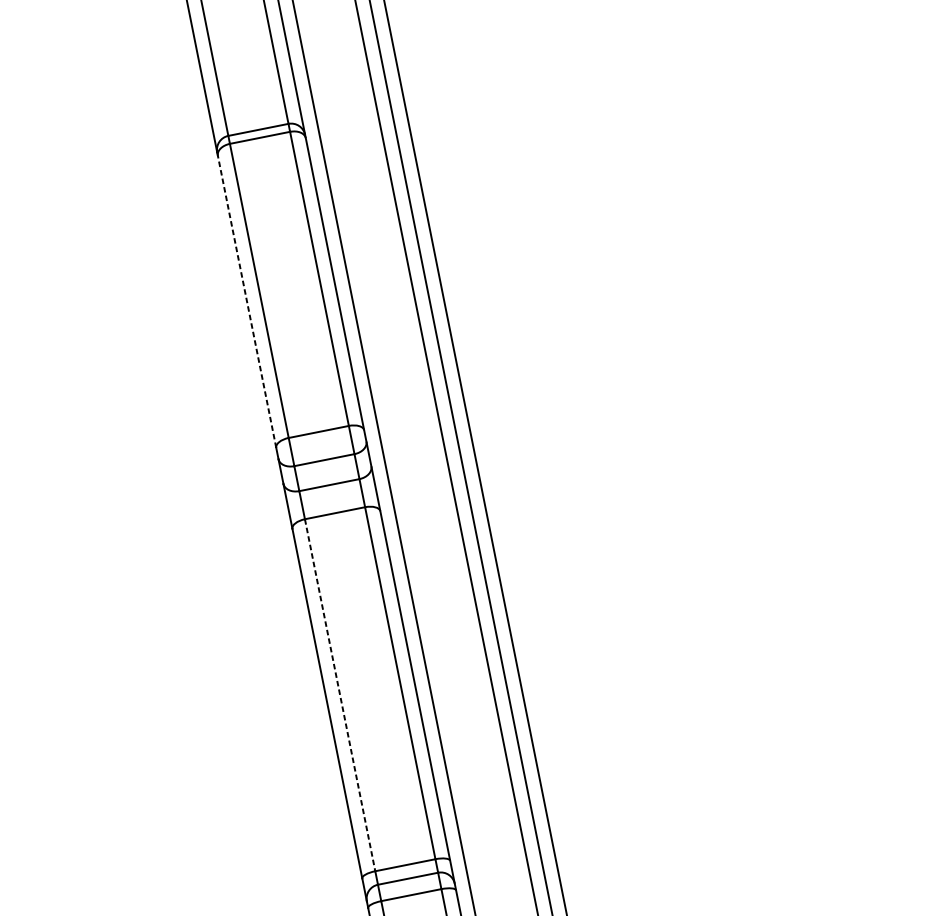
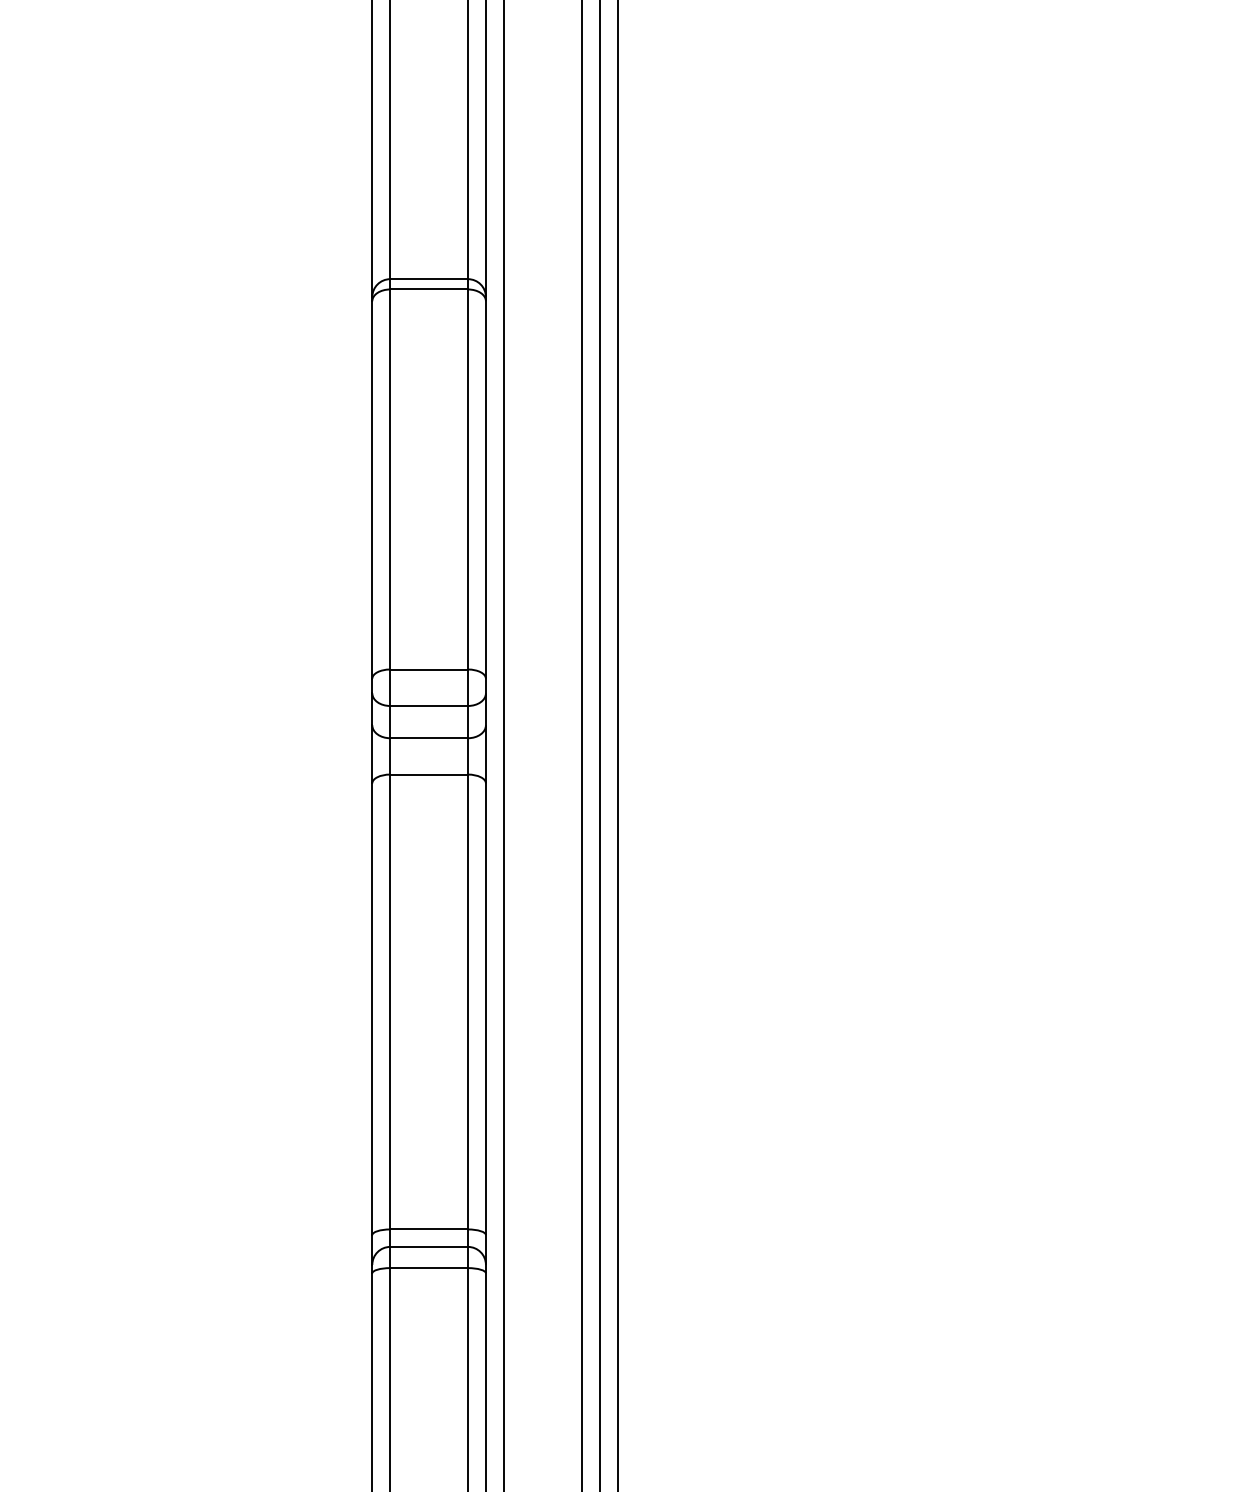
line: (247, 302) -> (372, 490), dashed -> solid
line: (340, 695) -> (390, 1002), dashed -> solid

